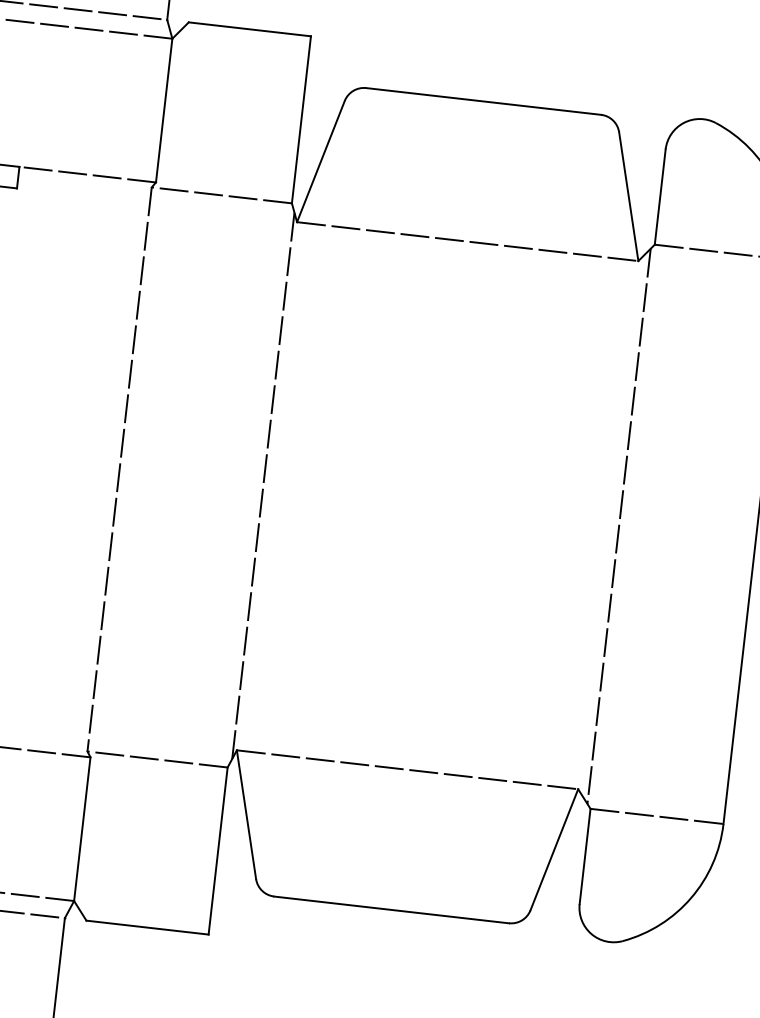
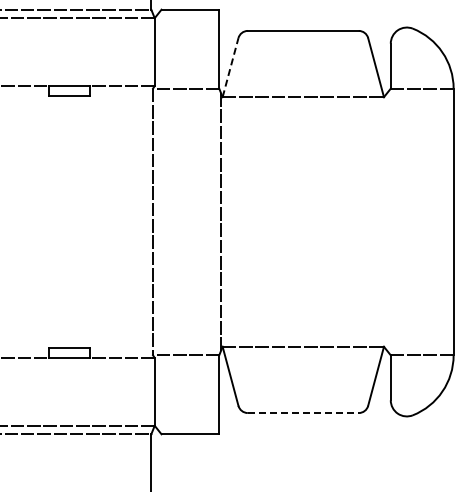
line: (320, 161) -> (230, 67), solid -> dashed
line: (620, 525) -> (389, 221), removed
line: (391, 910) -> (303, 413), solid -> dashed

